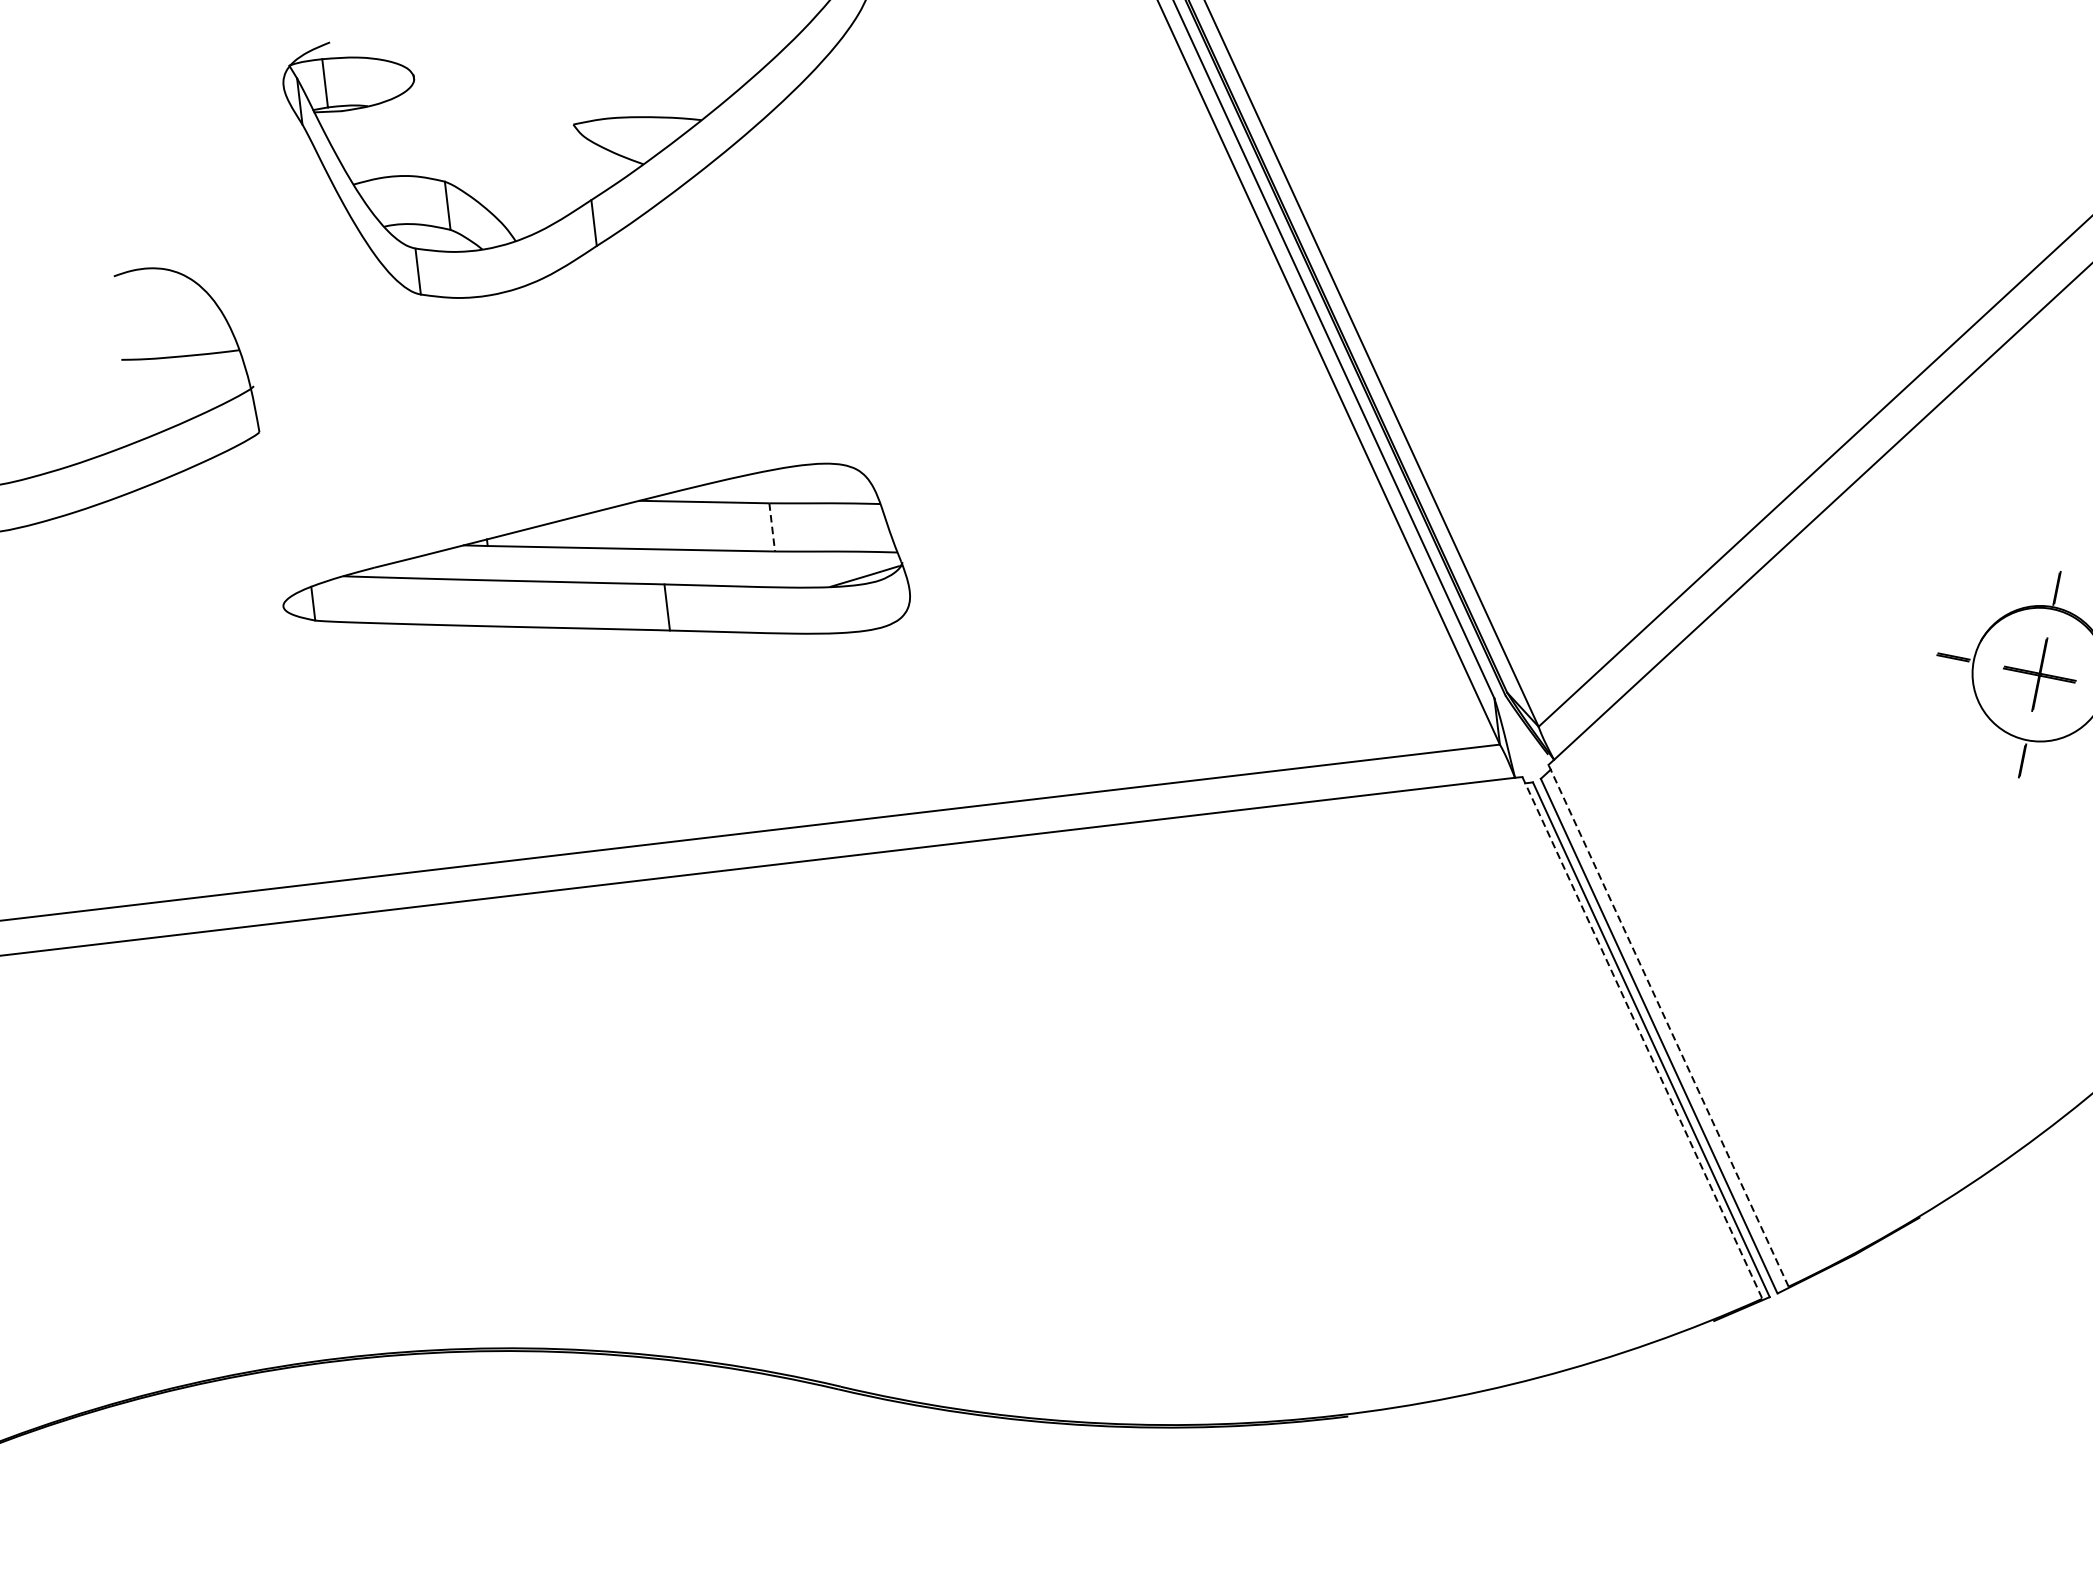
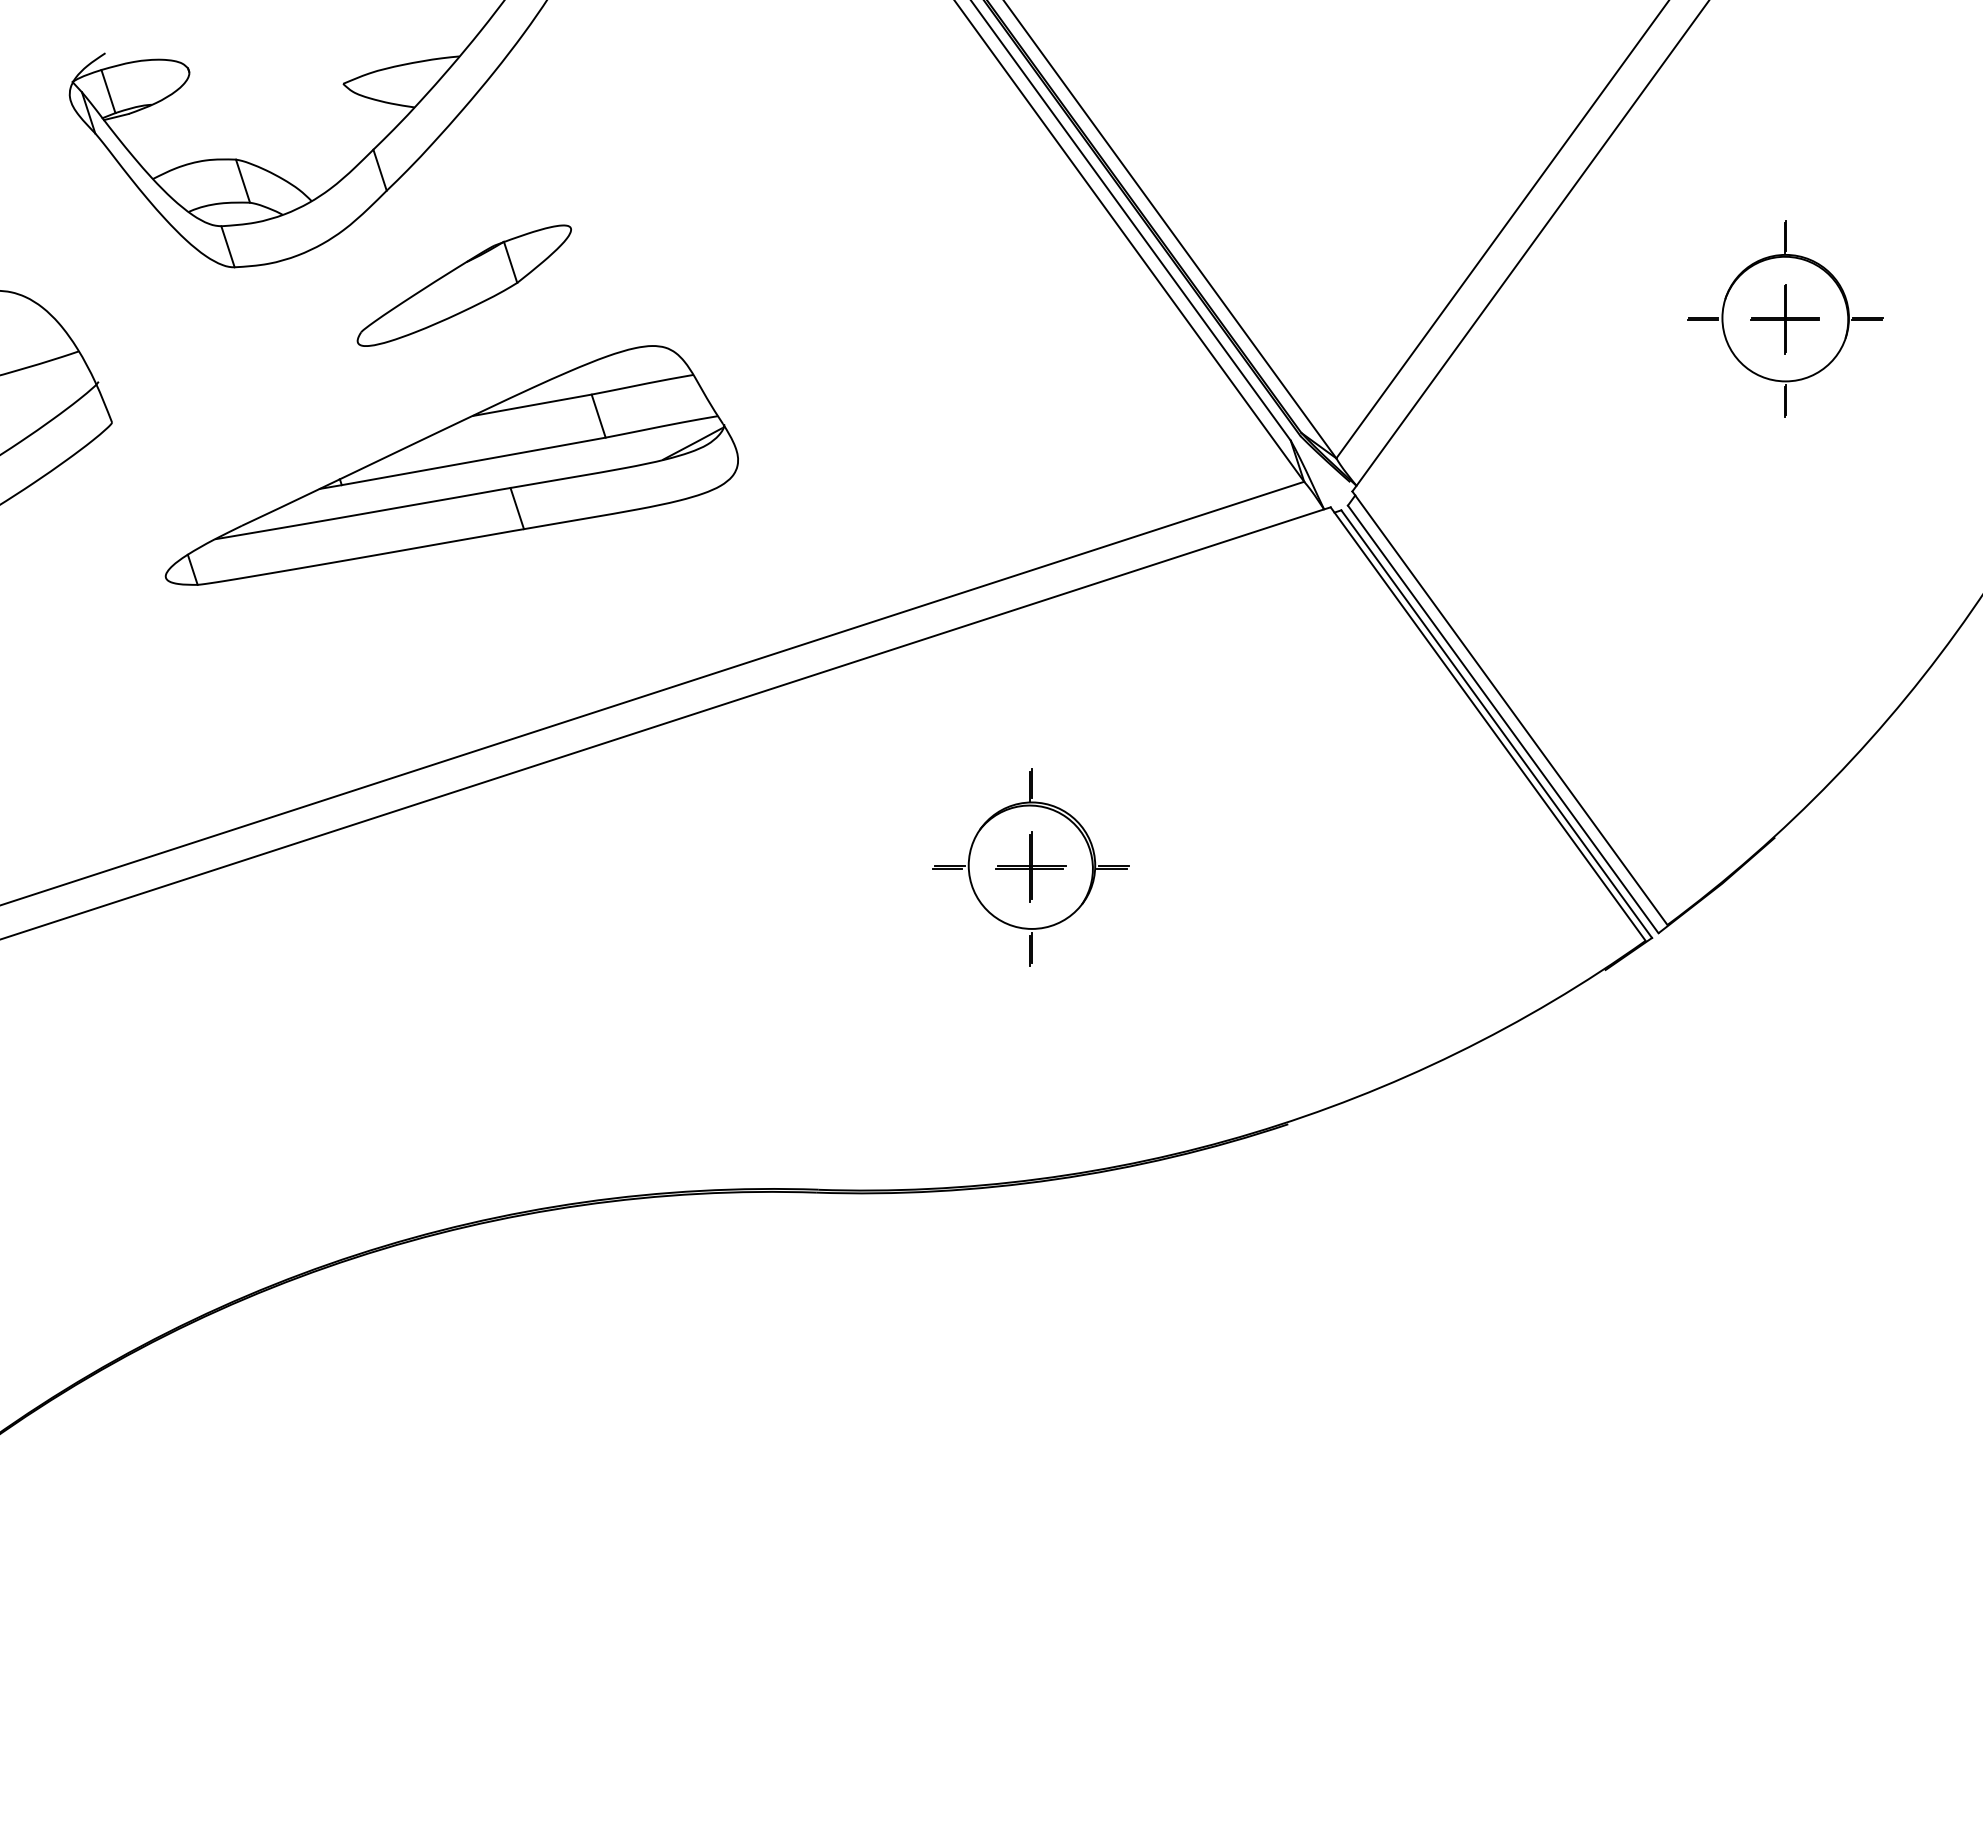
part: (657, 361) -> (463, 285), added
line: (771, 527) -> (598, 416), dashed -> solid
line: (1668, 1025) -> (1509, 708), dashed -> solid
line: (1642, 1038) -> (1488, 724), dashed -> solid
part: (1131, 1092) -> (1030, 867), added

